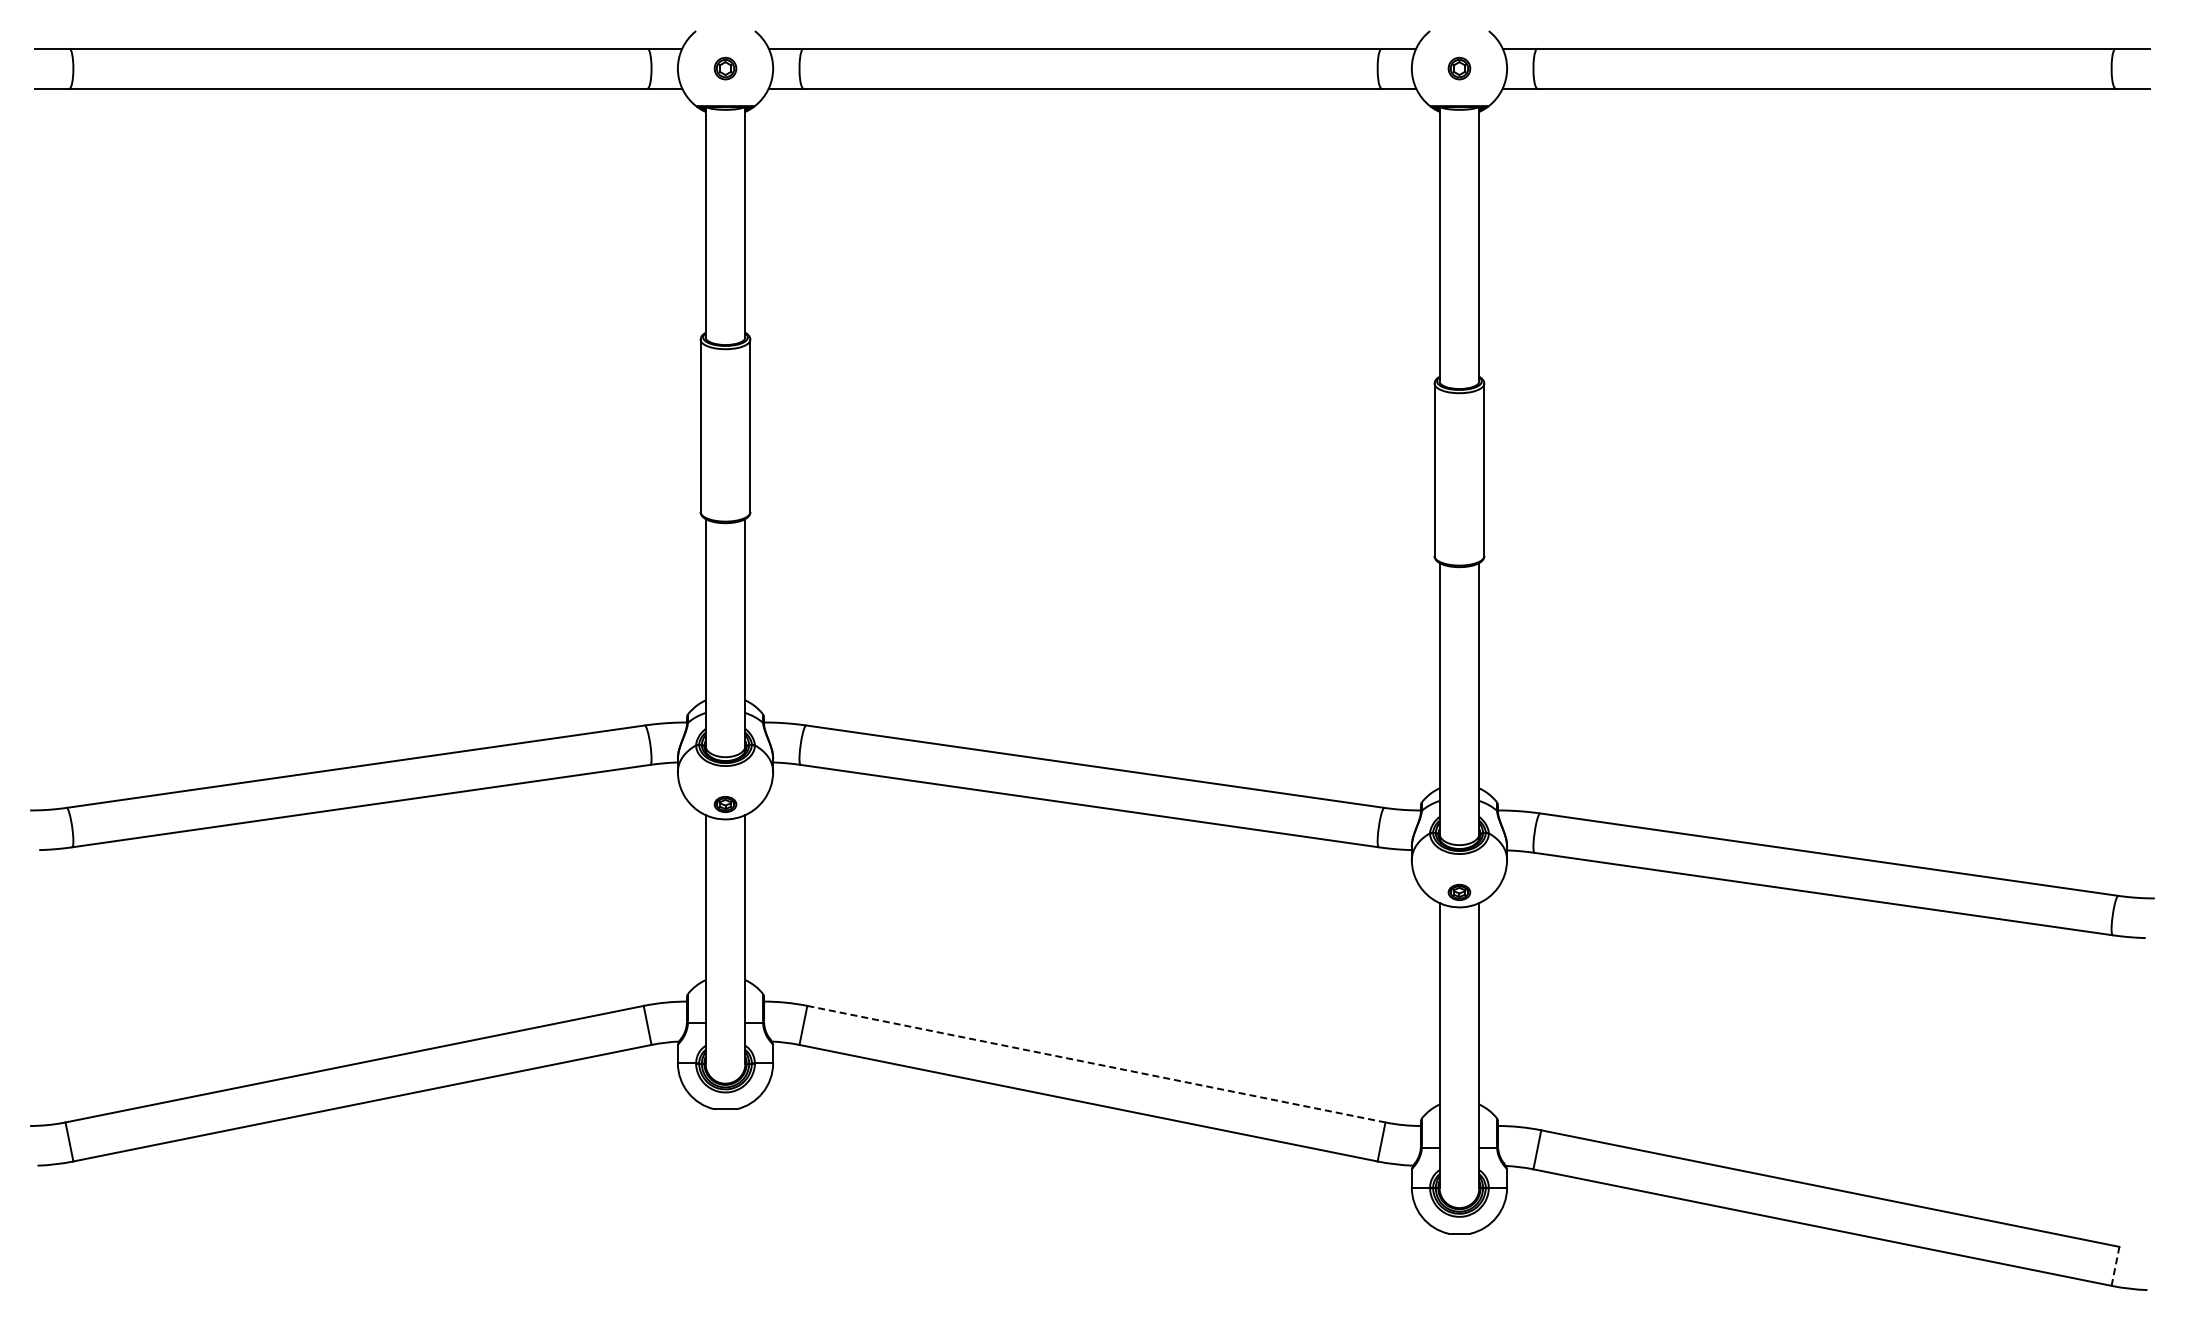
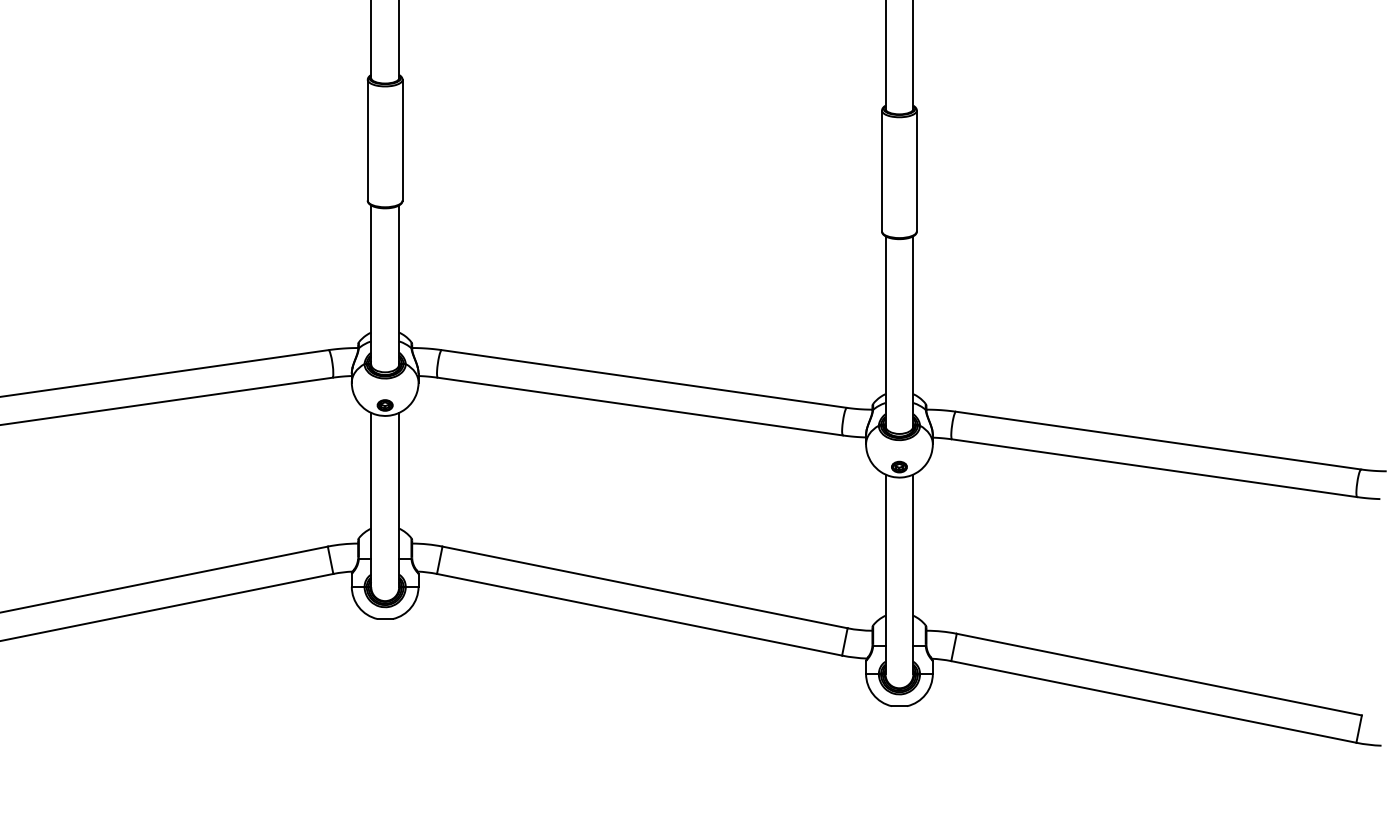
line: (1096, 1064) -> (645, 587), dashed -> solid
line: (2115, 1266) -> (1359, 729), dashed -> solid

